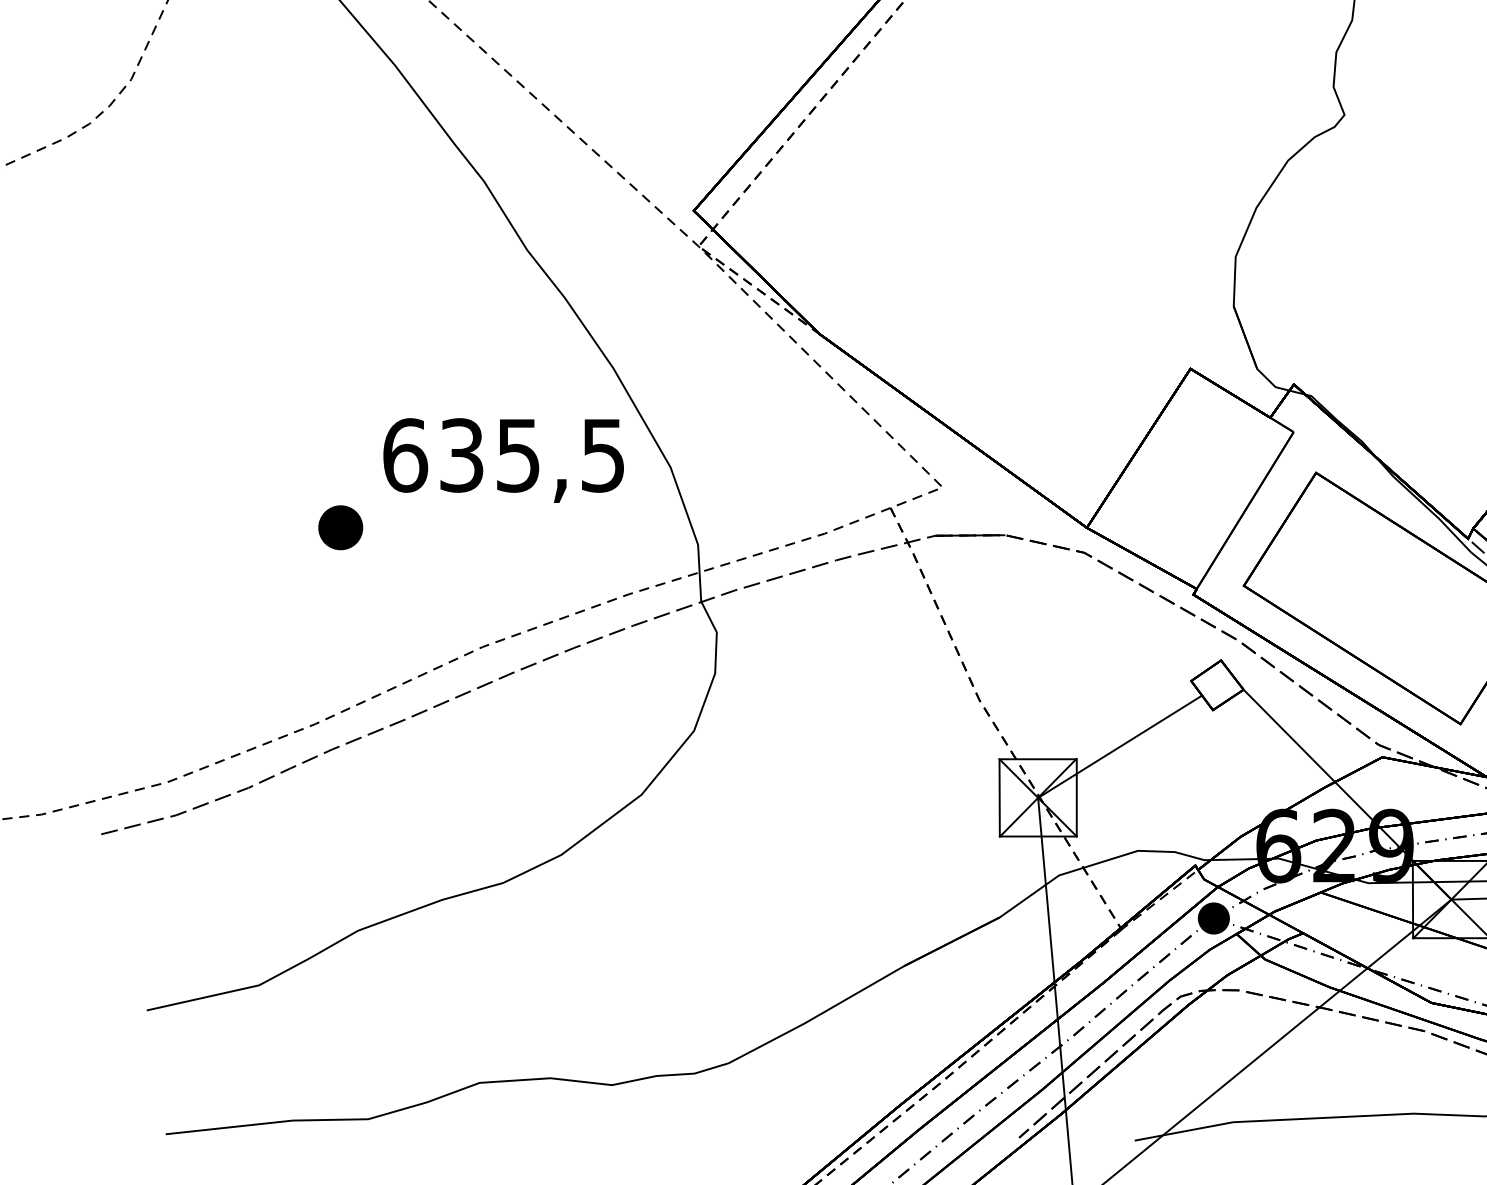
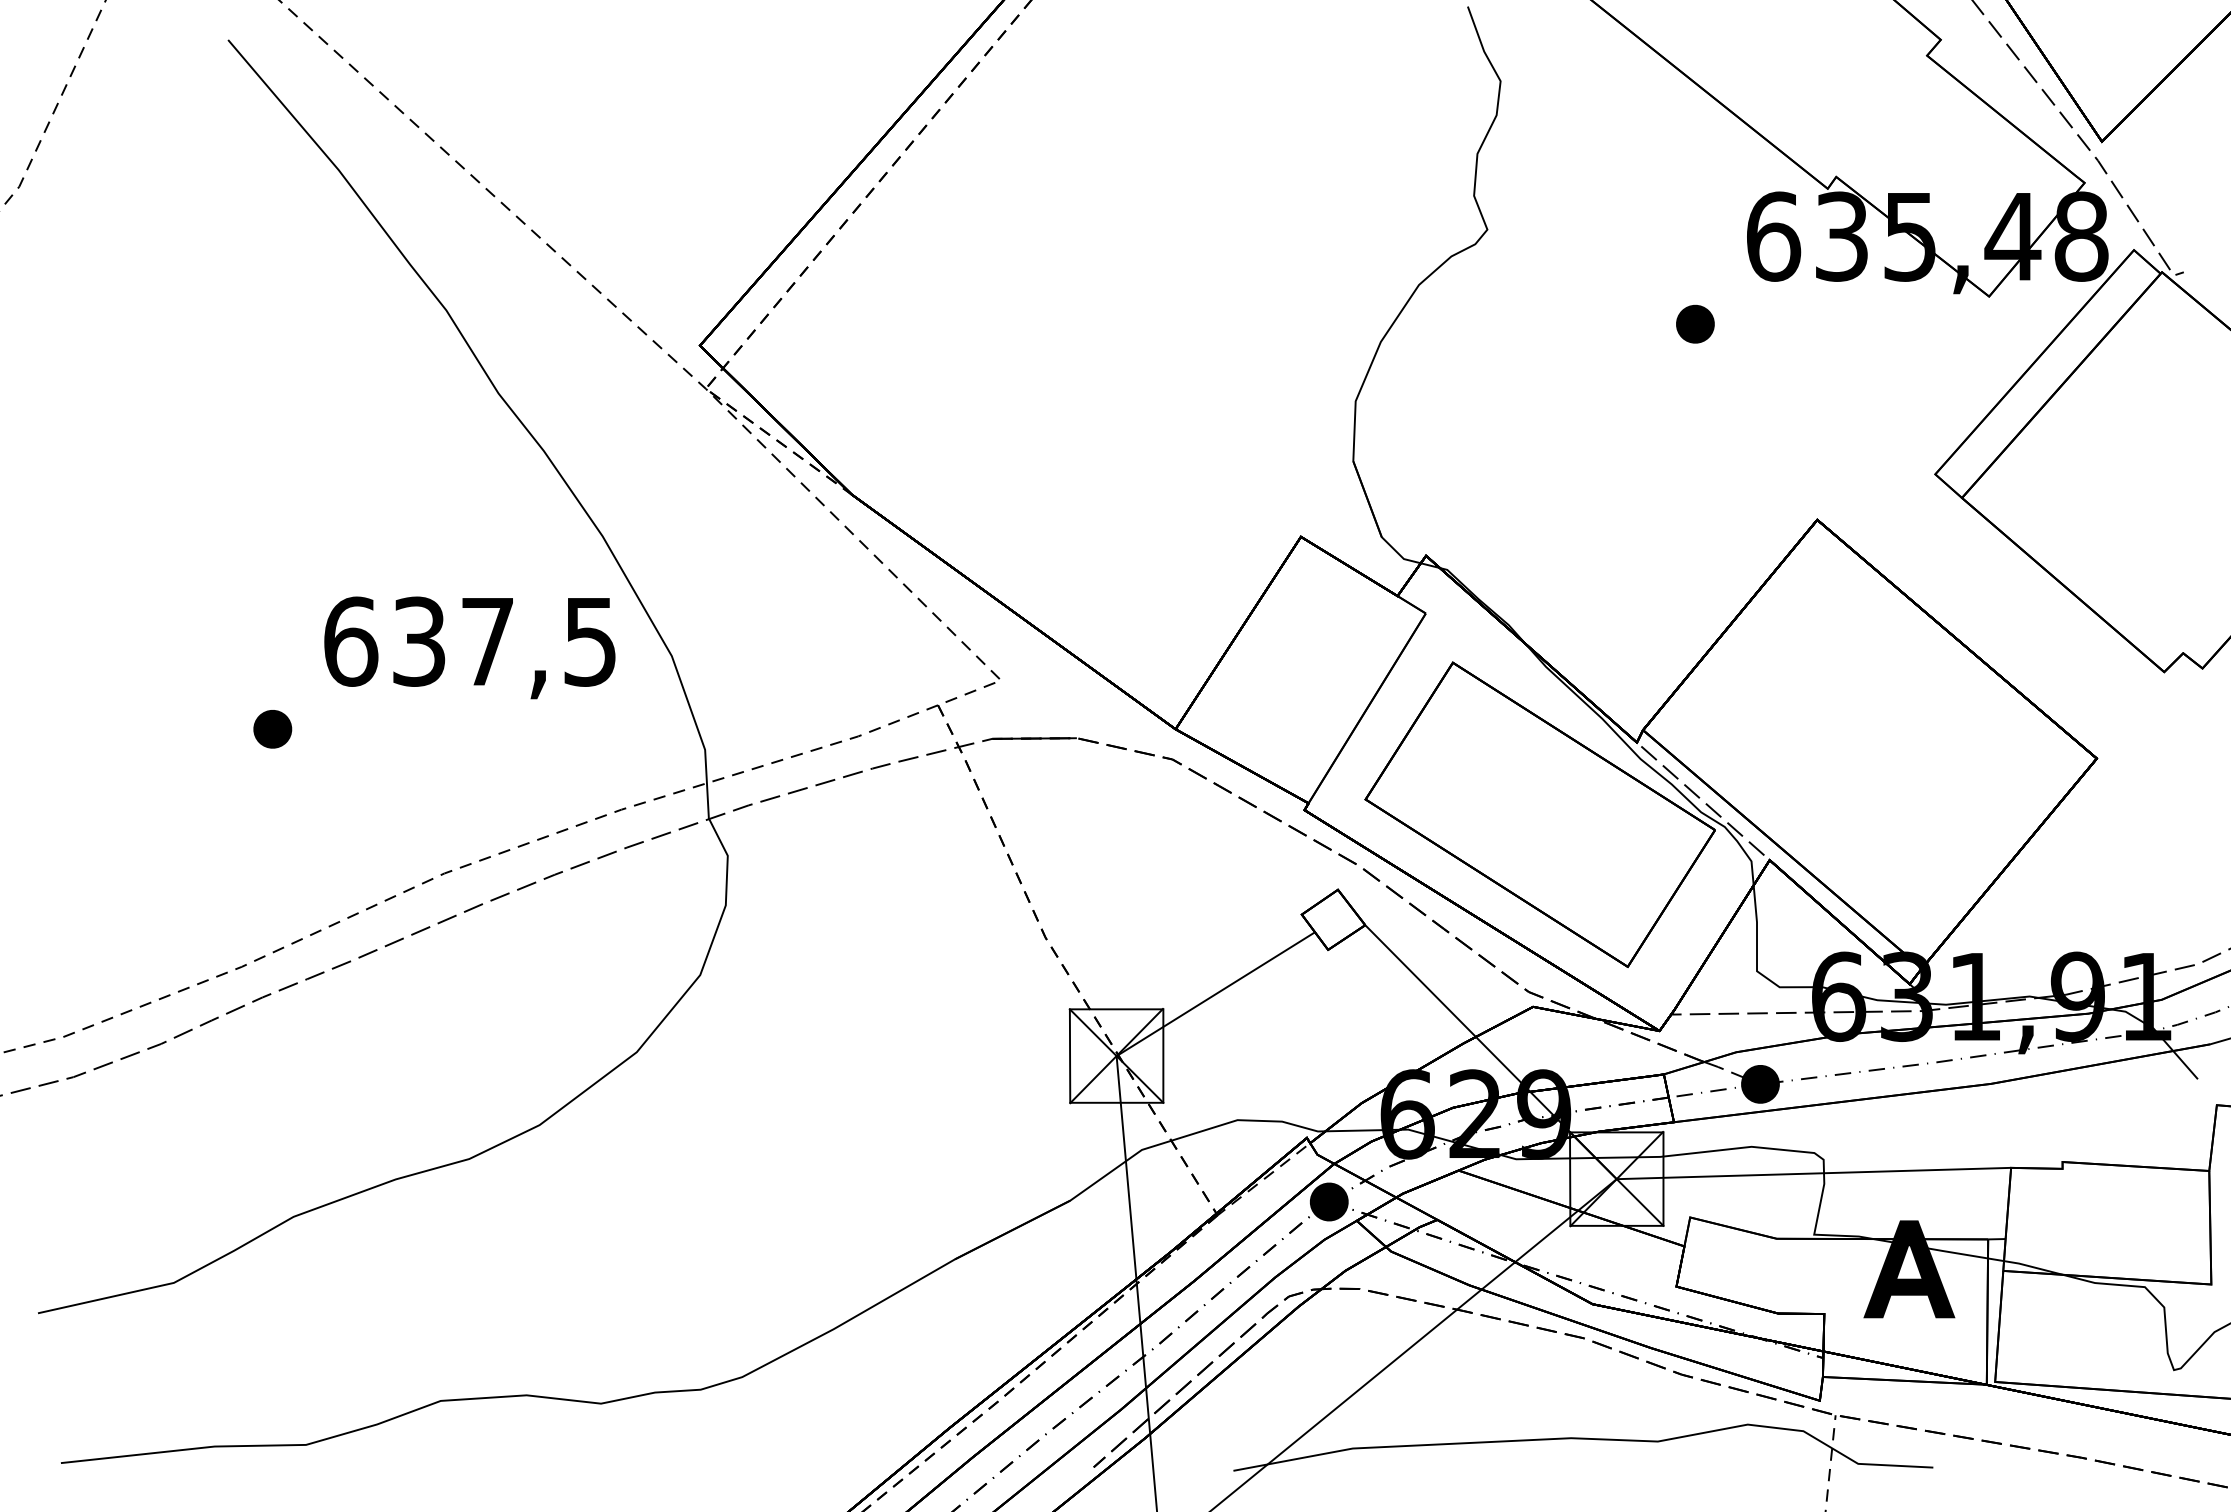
text: (518, 456) -> (487, 642), 635,5 -> 637,5
part: (340, 528) -> (272, 729), size x0.71

